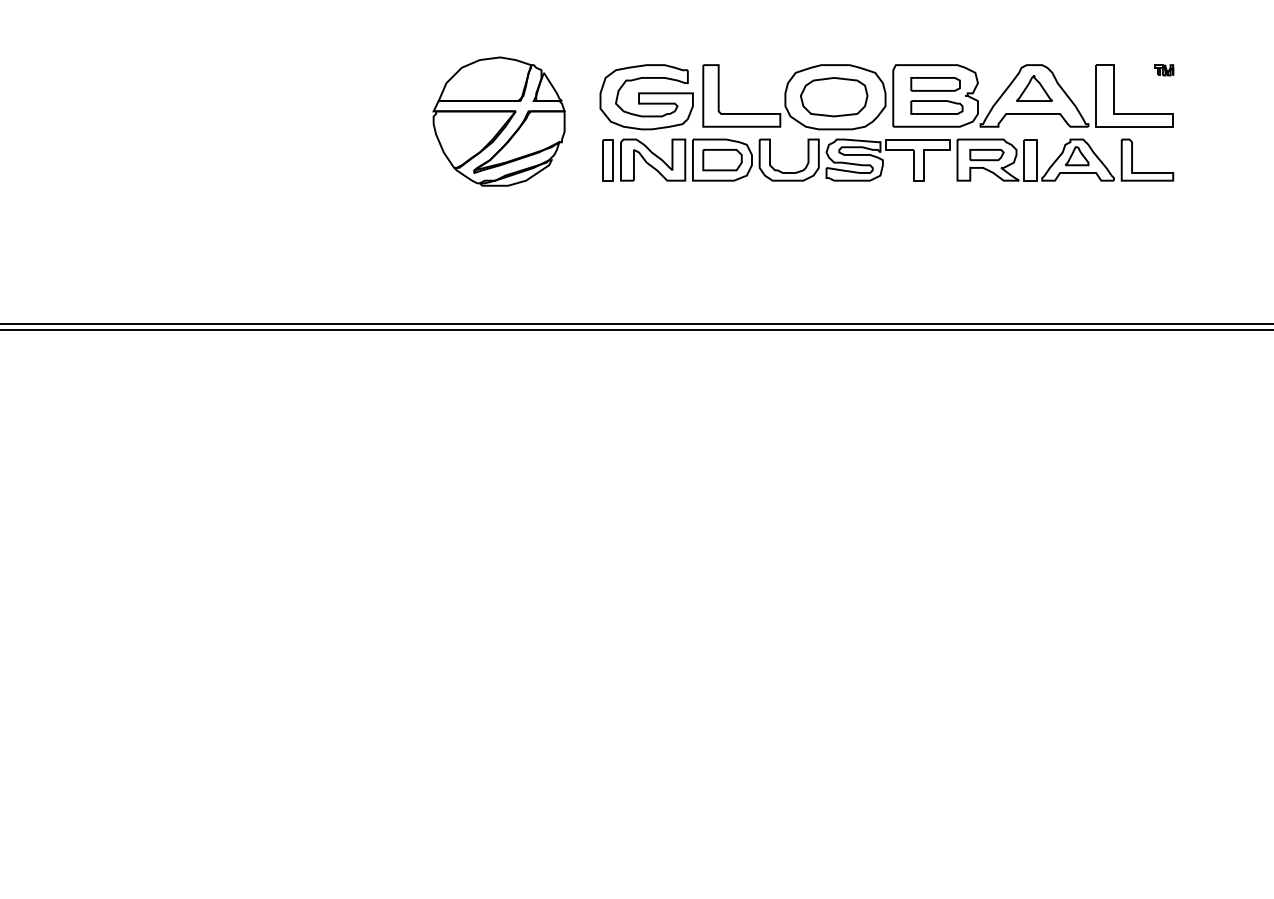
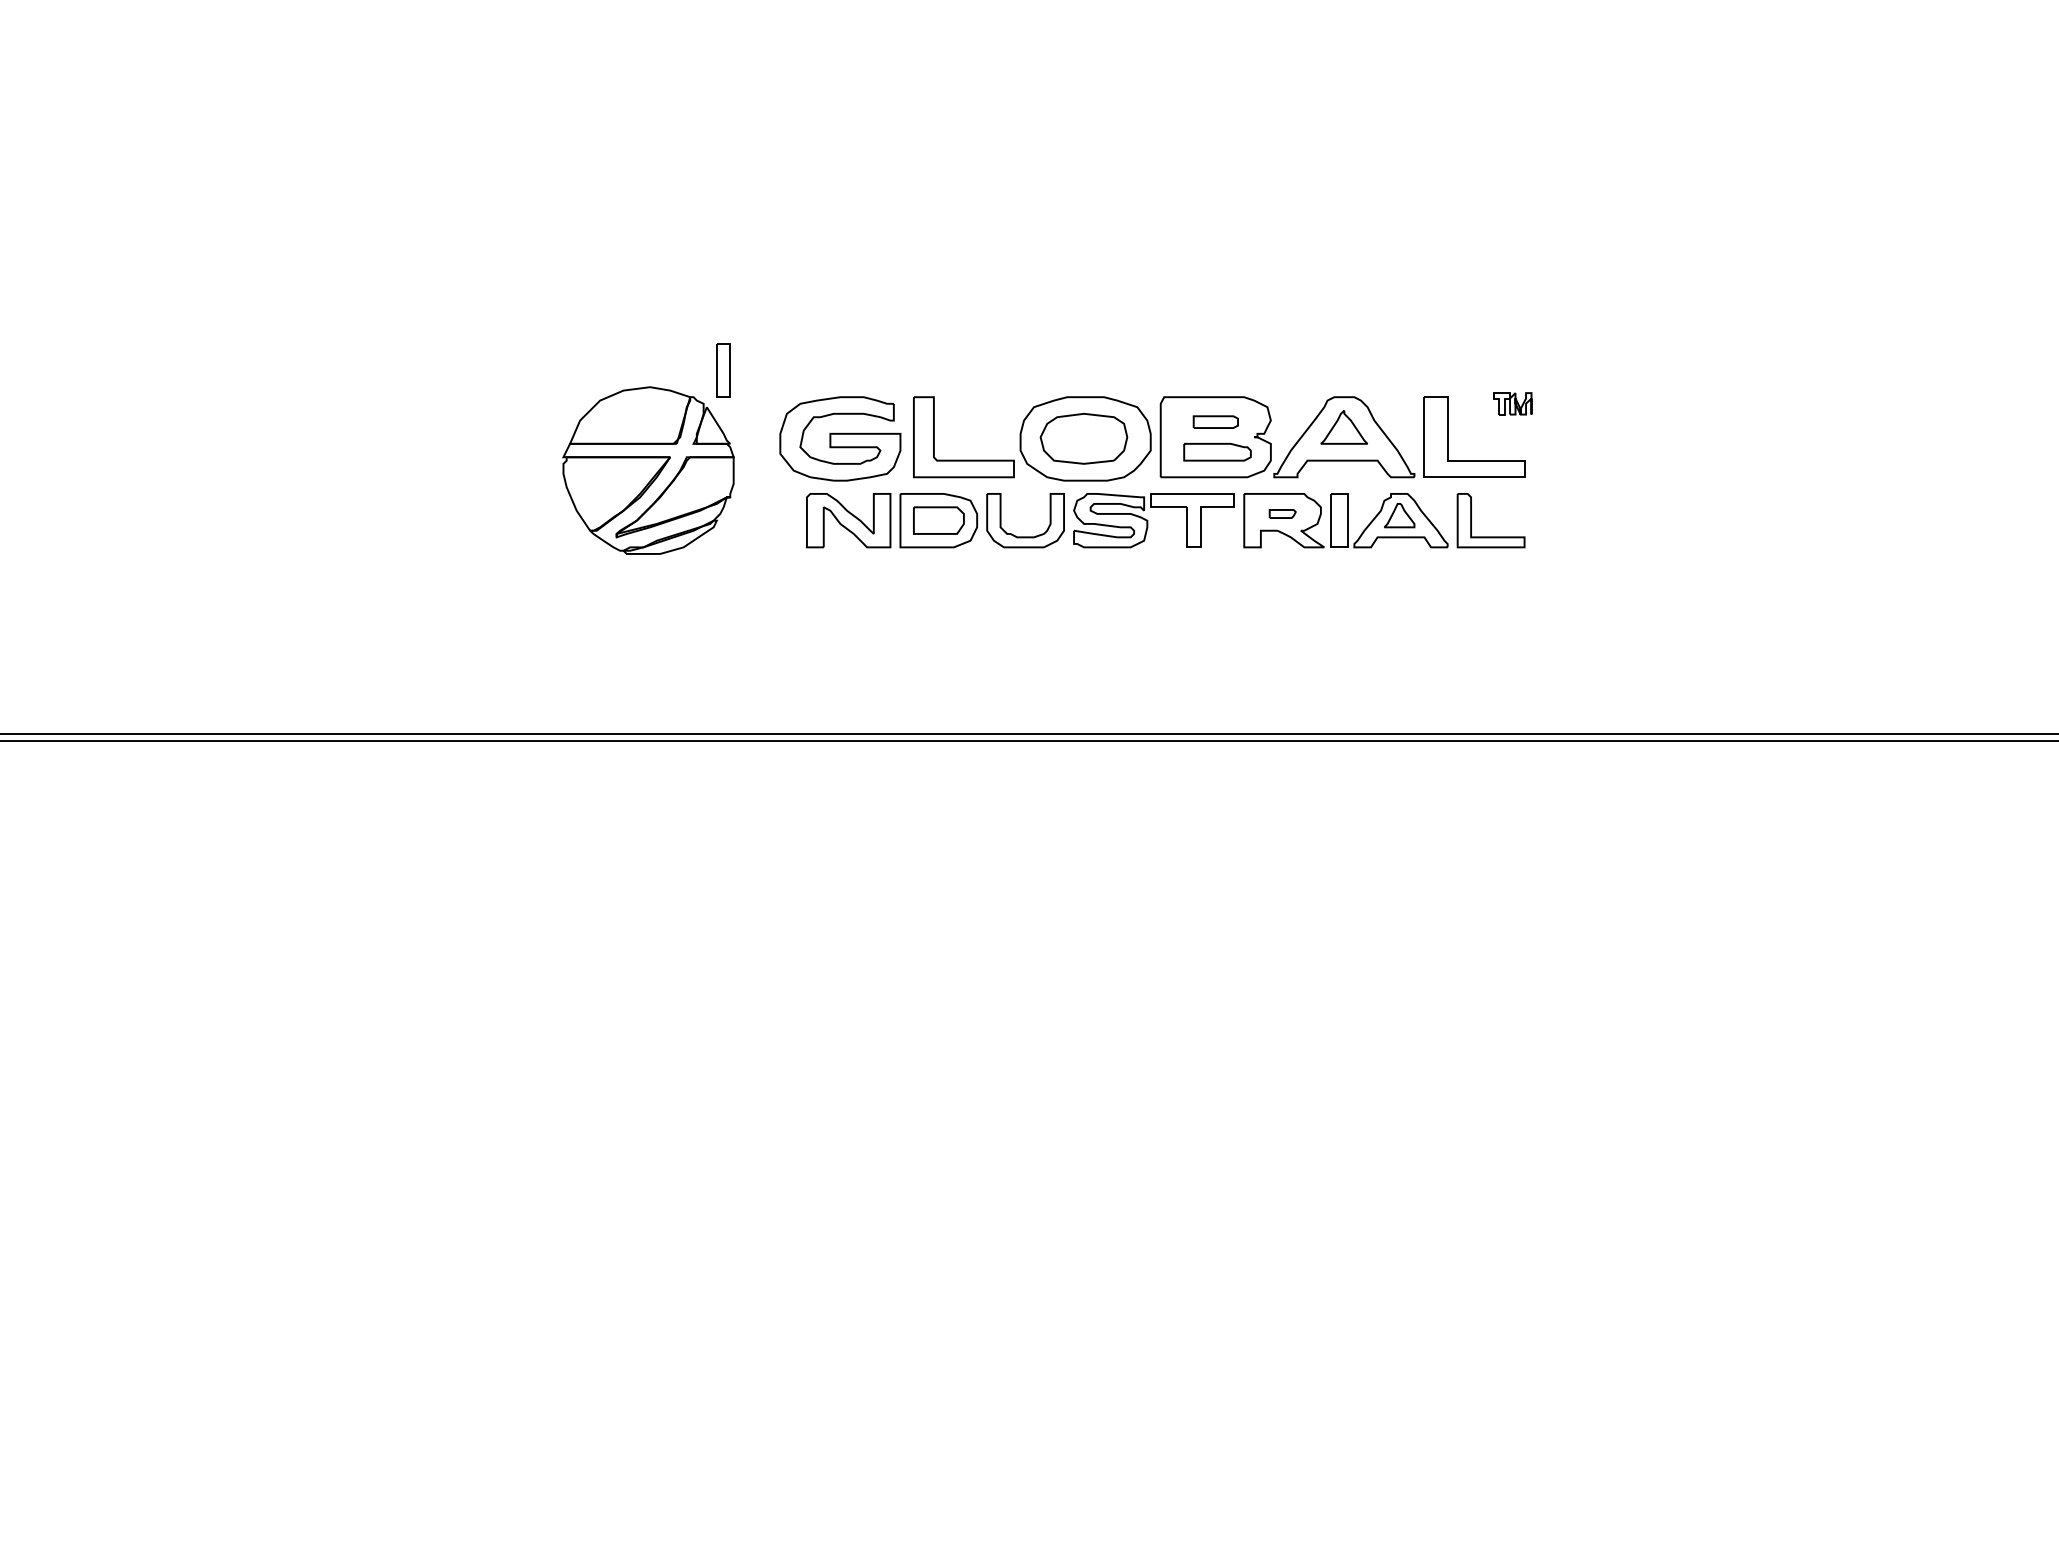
part: (1163, 69) -> (1512, 403), size x1.6
part: (935, 83) -> (1215, 421), size x0.7
part: (986, 154) -> (1282, 513), size x0.6
part: (608, 160) -> (723, 370), moved

